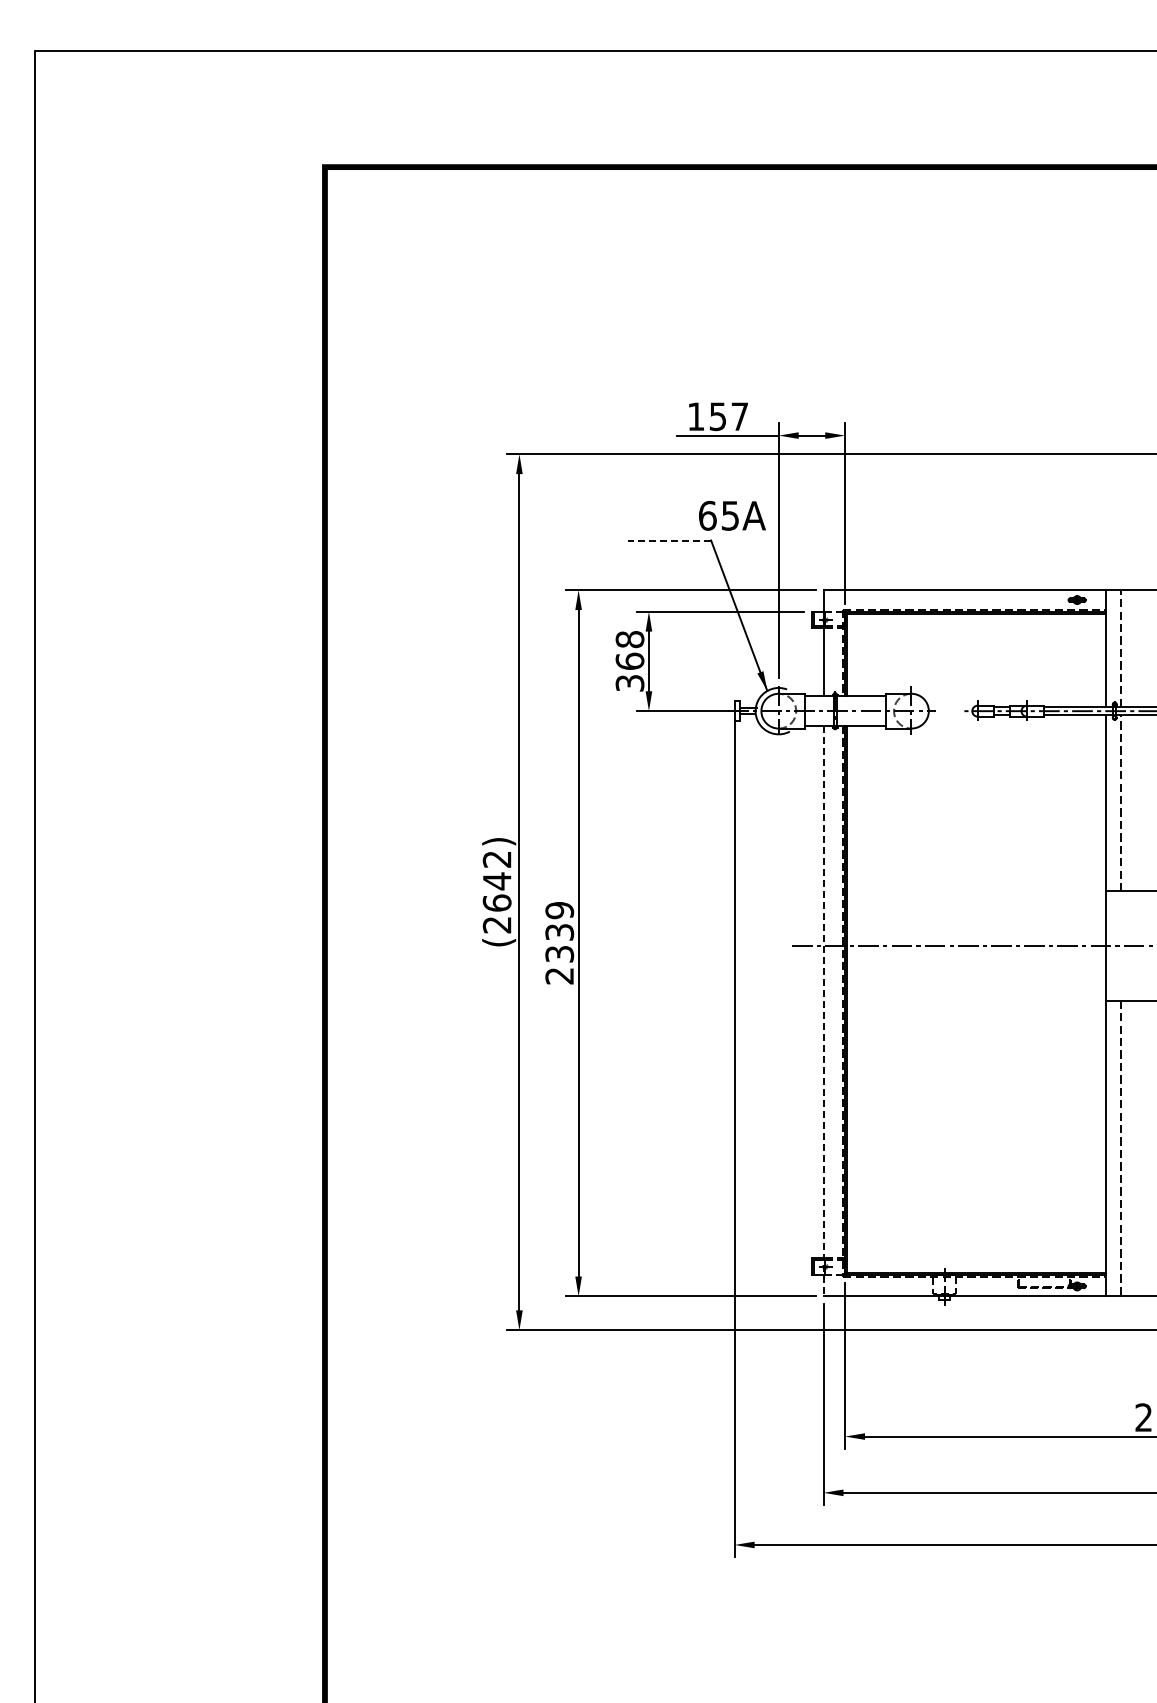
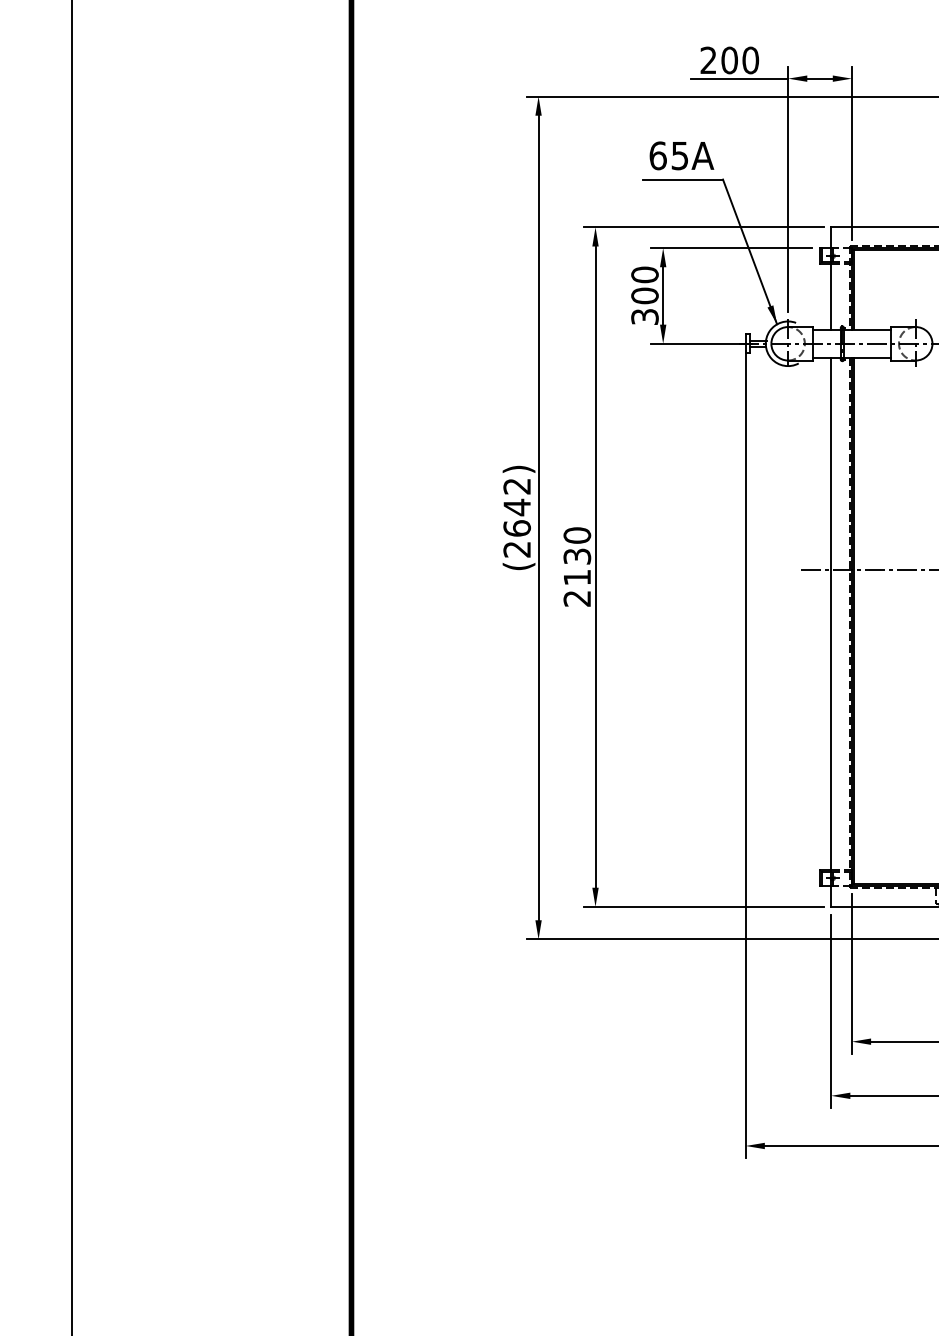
text: (717, 416) -> (729, 60), 157 -> 200
text: (732, 515) -> (681, 155), moved
line: (669, 540) -> (682, 179), dashed -> solid
text: (629, 650) -> (644, 285), 368 -> 300
text: (559, 931) -> (577, 555), 2339 -> 2130
line: (823, 1011) -> (831, 632), dashed -> solid

